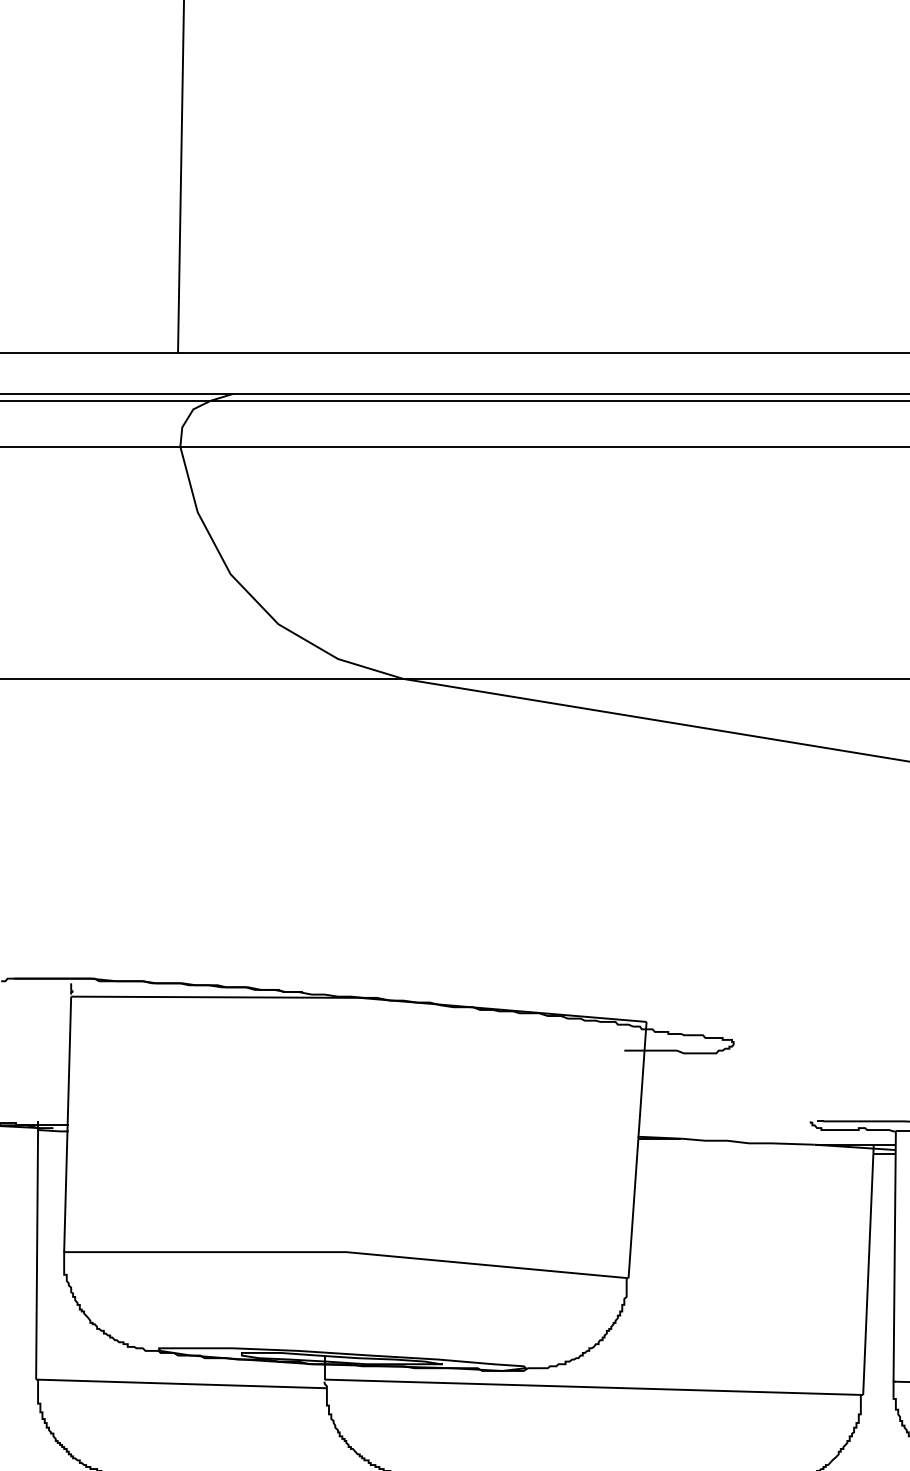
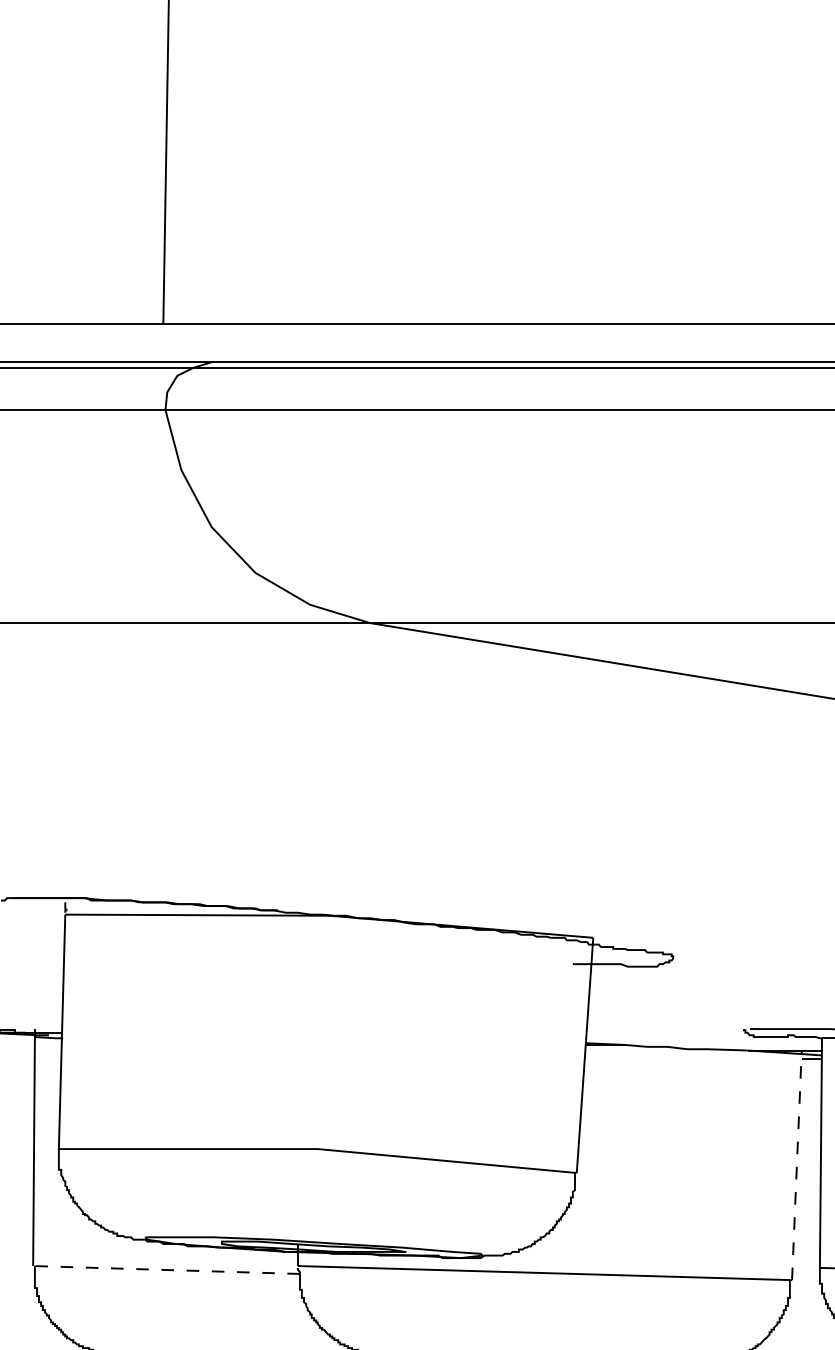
line: (868, 1270) -> (796, 1165), solid -> dashed
line: (181, 1383) -> (166, 1269), solid -> dashed

